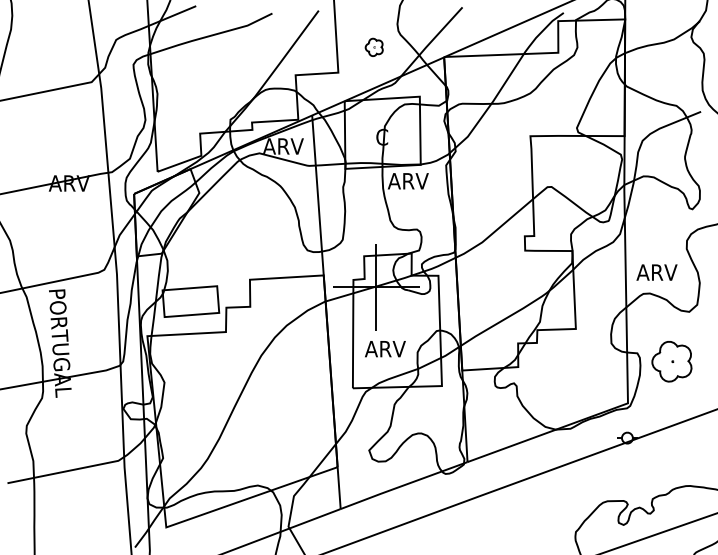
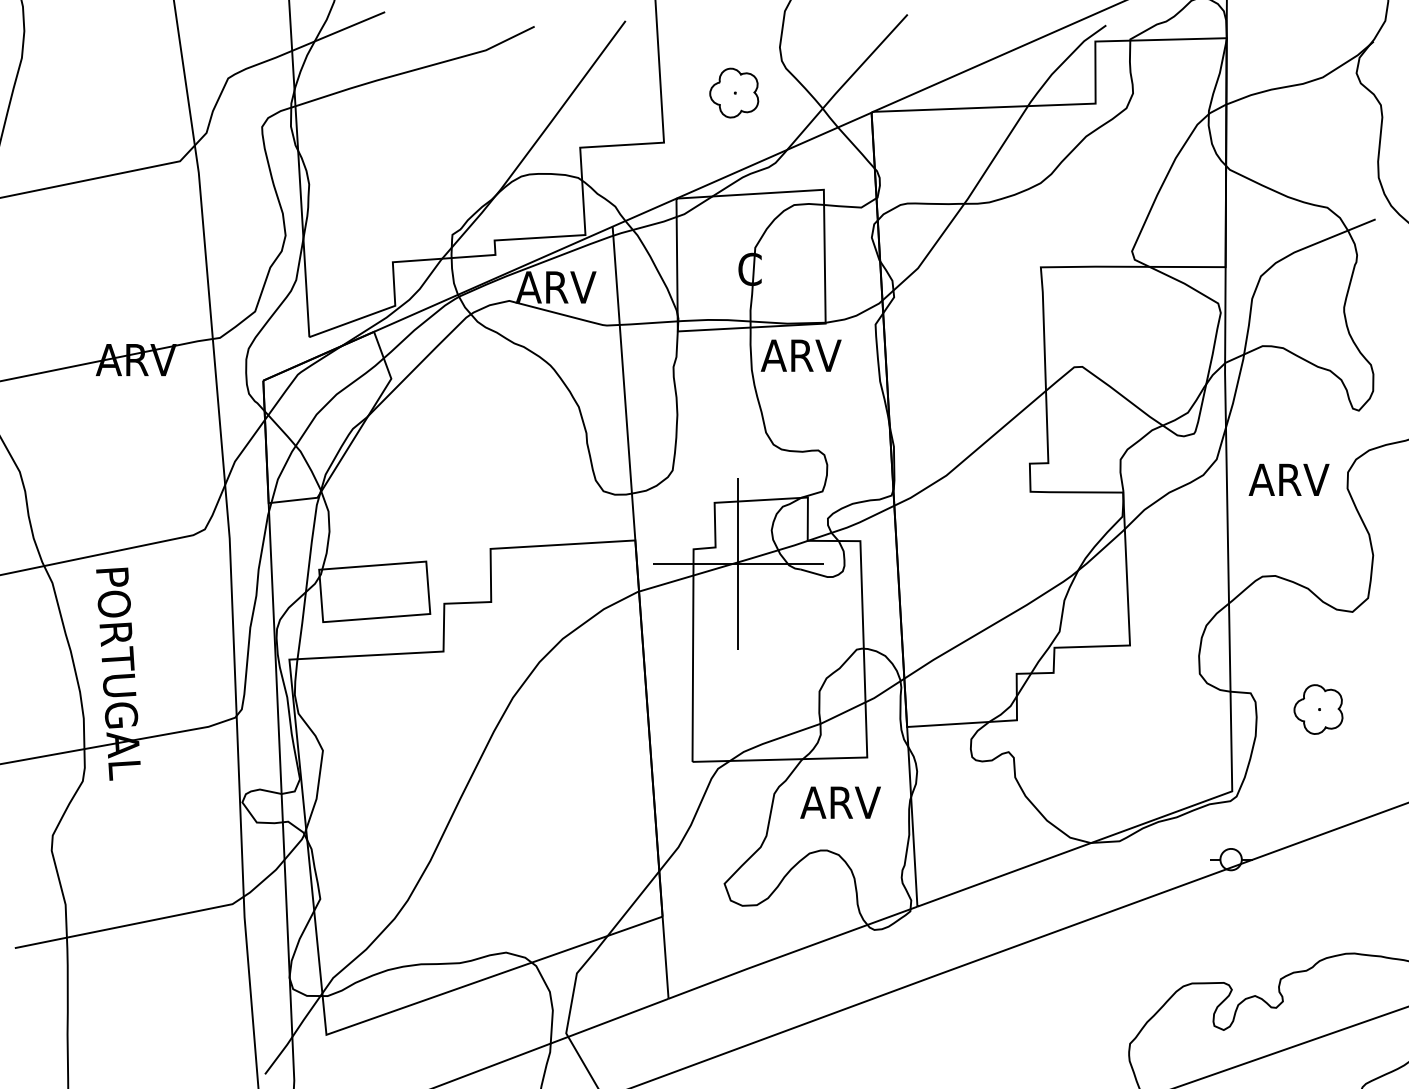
part: (374, 47) -> (734, 93), size x1.43
text: (656, 272) -> (1288, 479), moved
text: (385, 349) -> (840, 803), moved
part: (671, 361) -> (1317, 709), size x0.62

